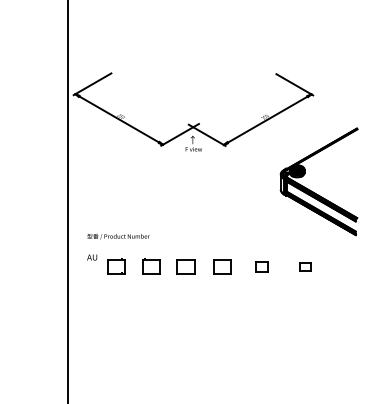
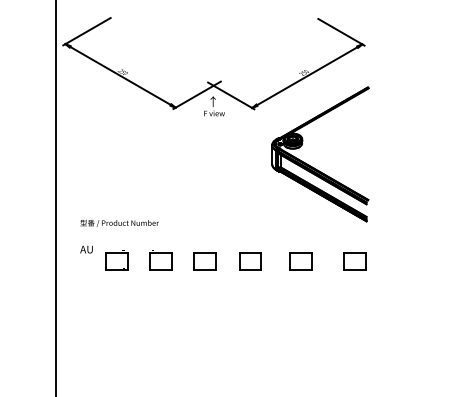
part: (313, 191) -> (313, 166), moved
part: (262, 266) -> (300, 260), size x1.43
part: (305, 266) -> (354, 260), size x1.67

